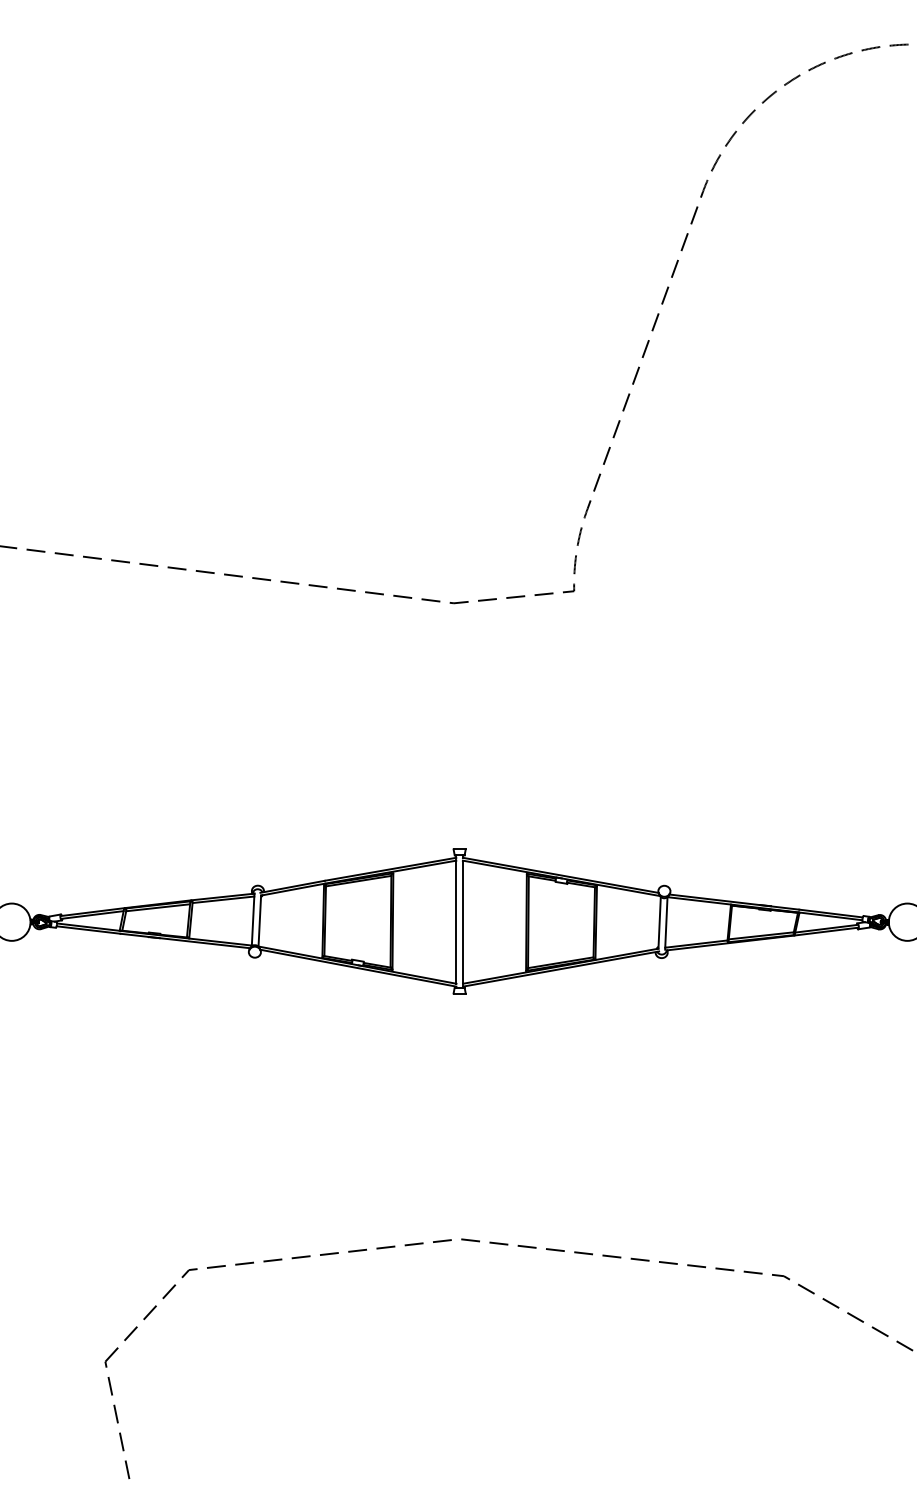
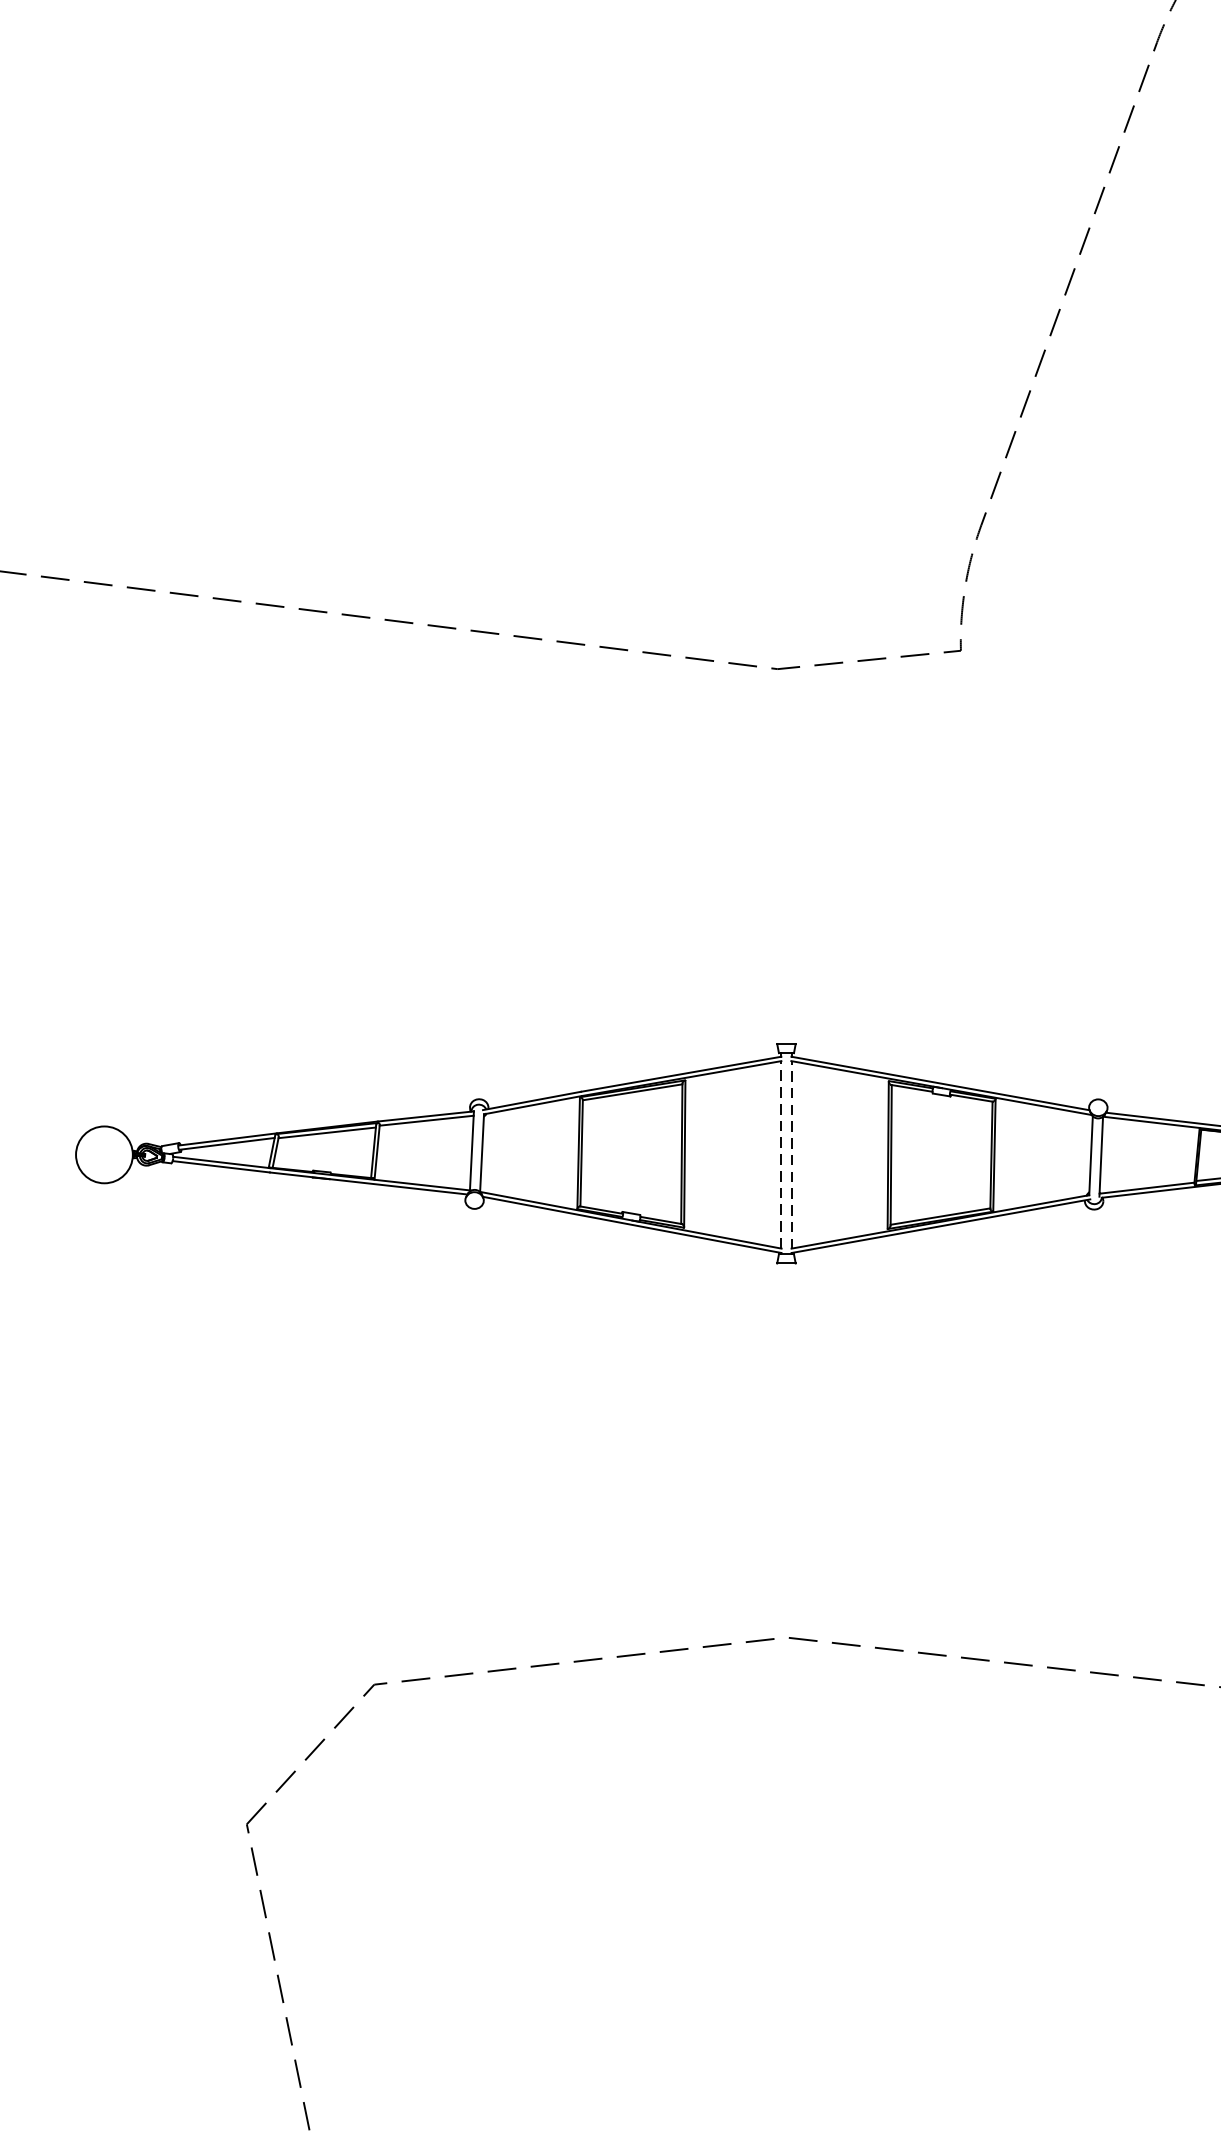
line: (456, 922) -> (781, 1155), solid -> dashed
line: (463, 922) -> (792, 1155), solid -> dashed

